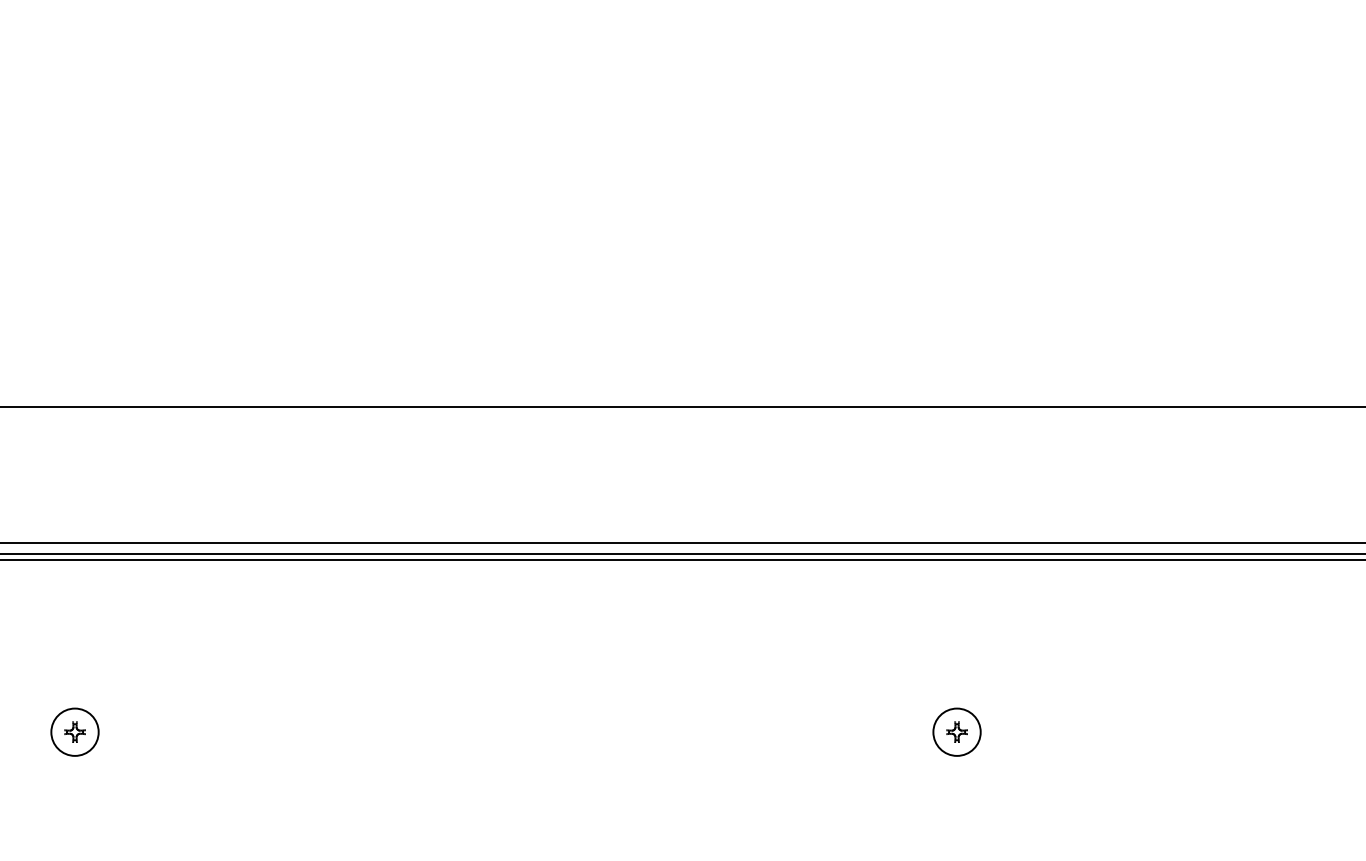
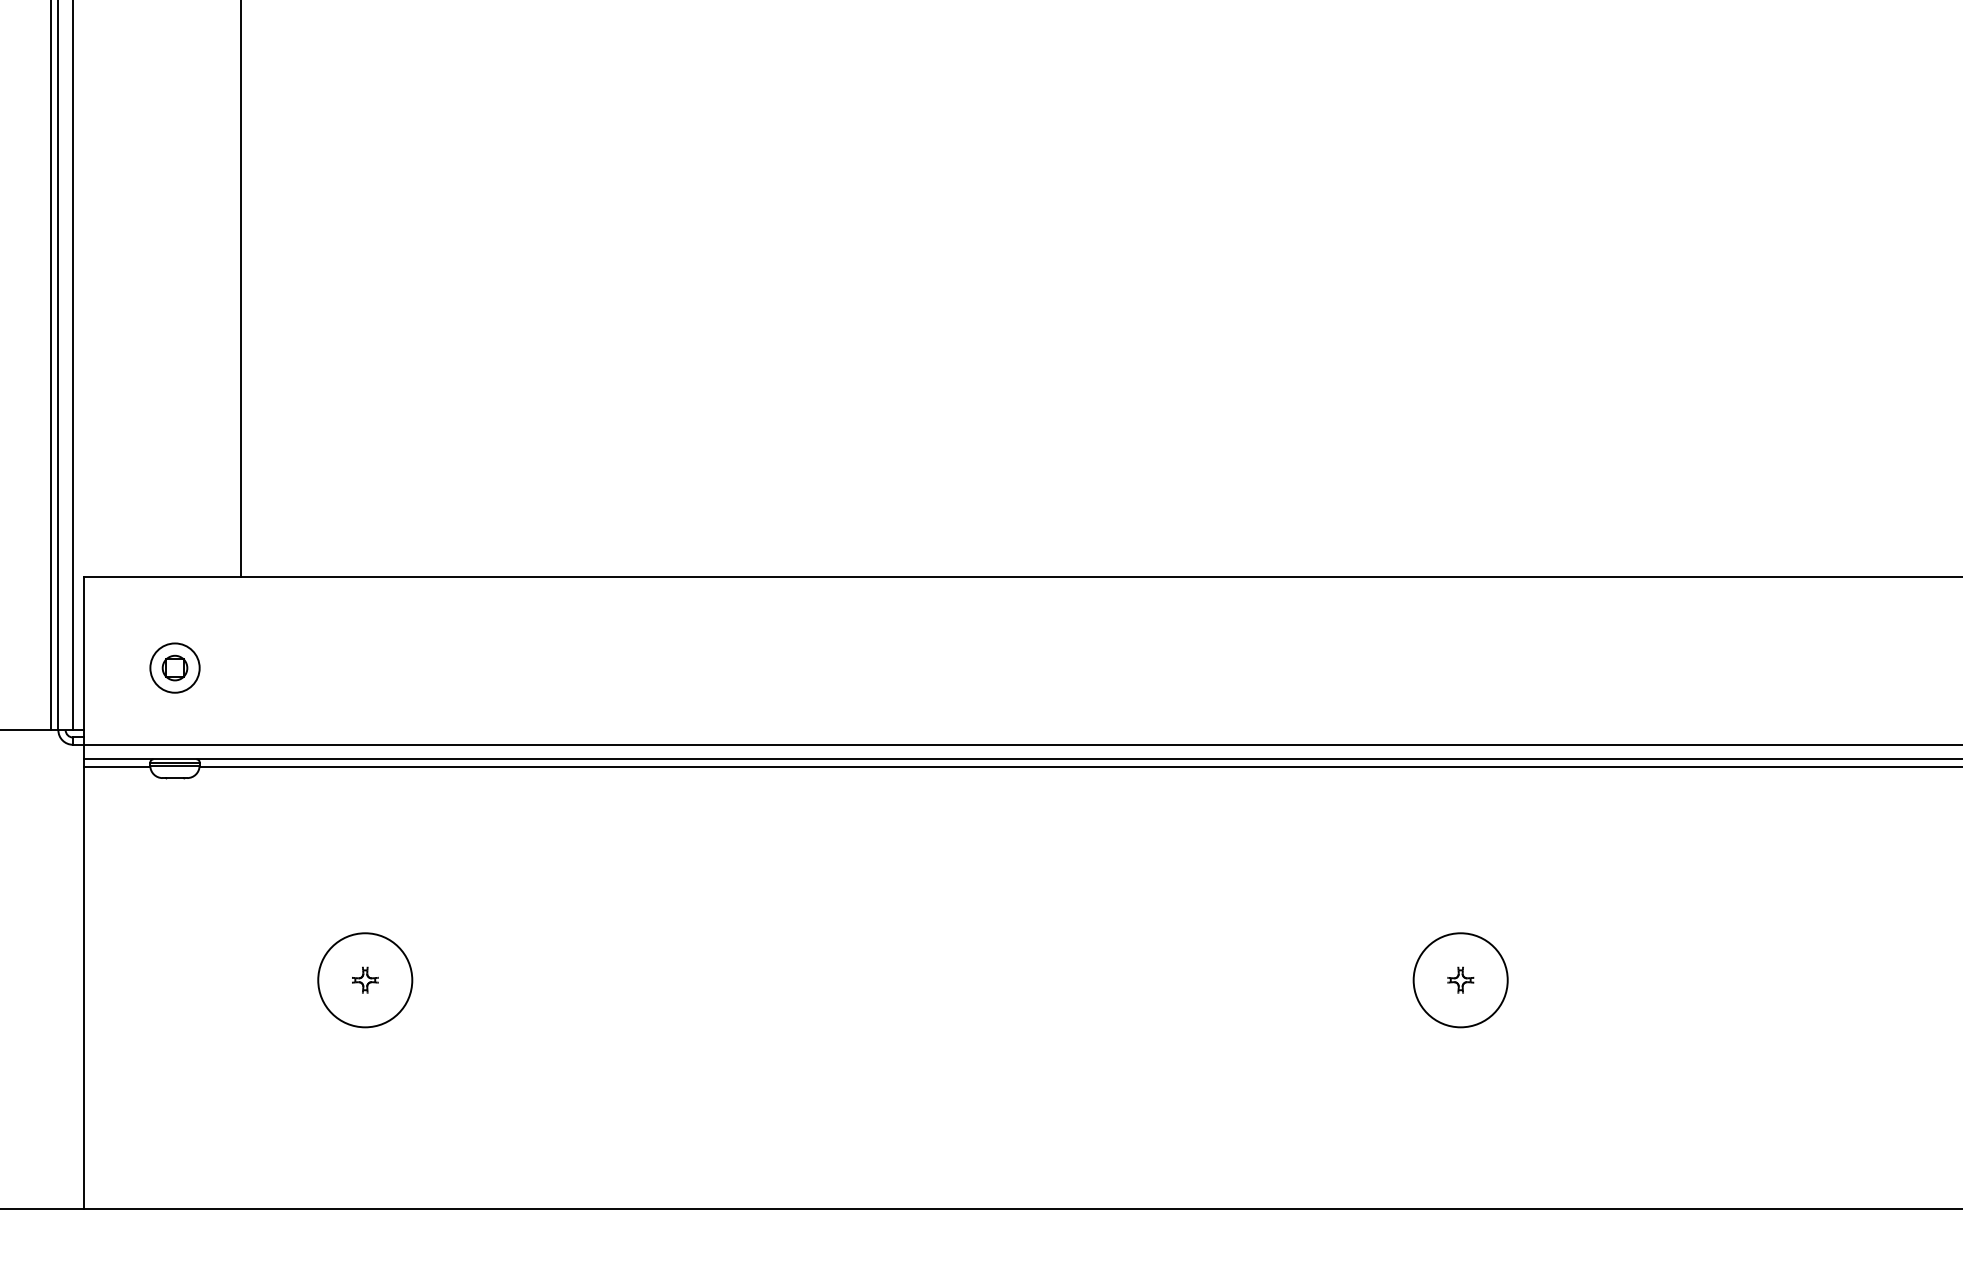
circle: (74, 731) -> (364, 979), size x1.6
circle: (956, 731) -> (1460, 979), size x1.6

